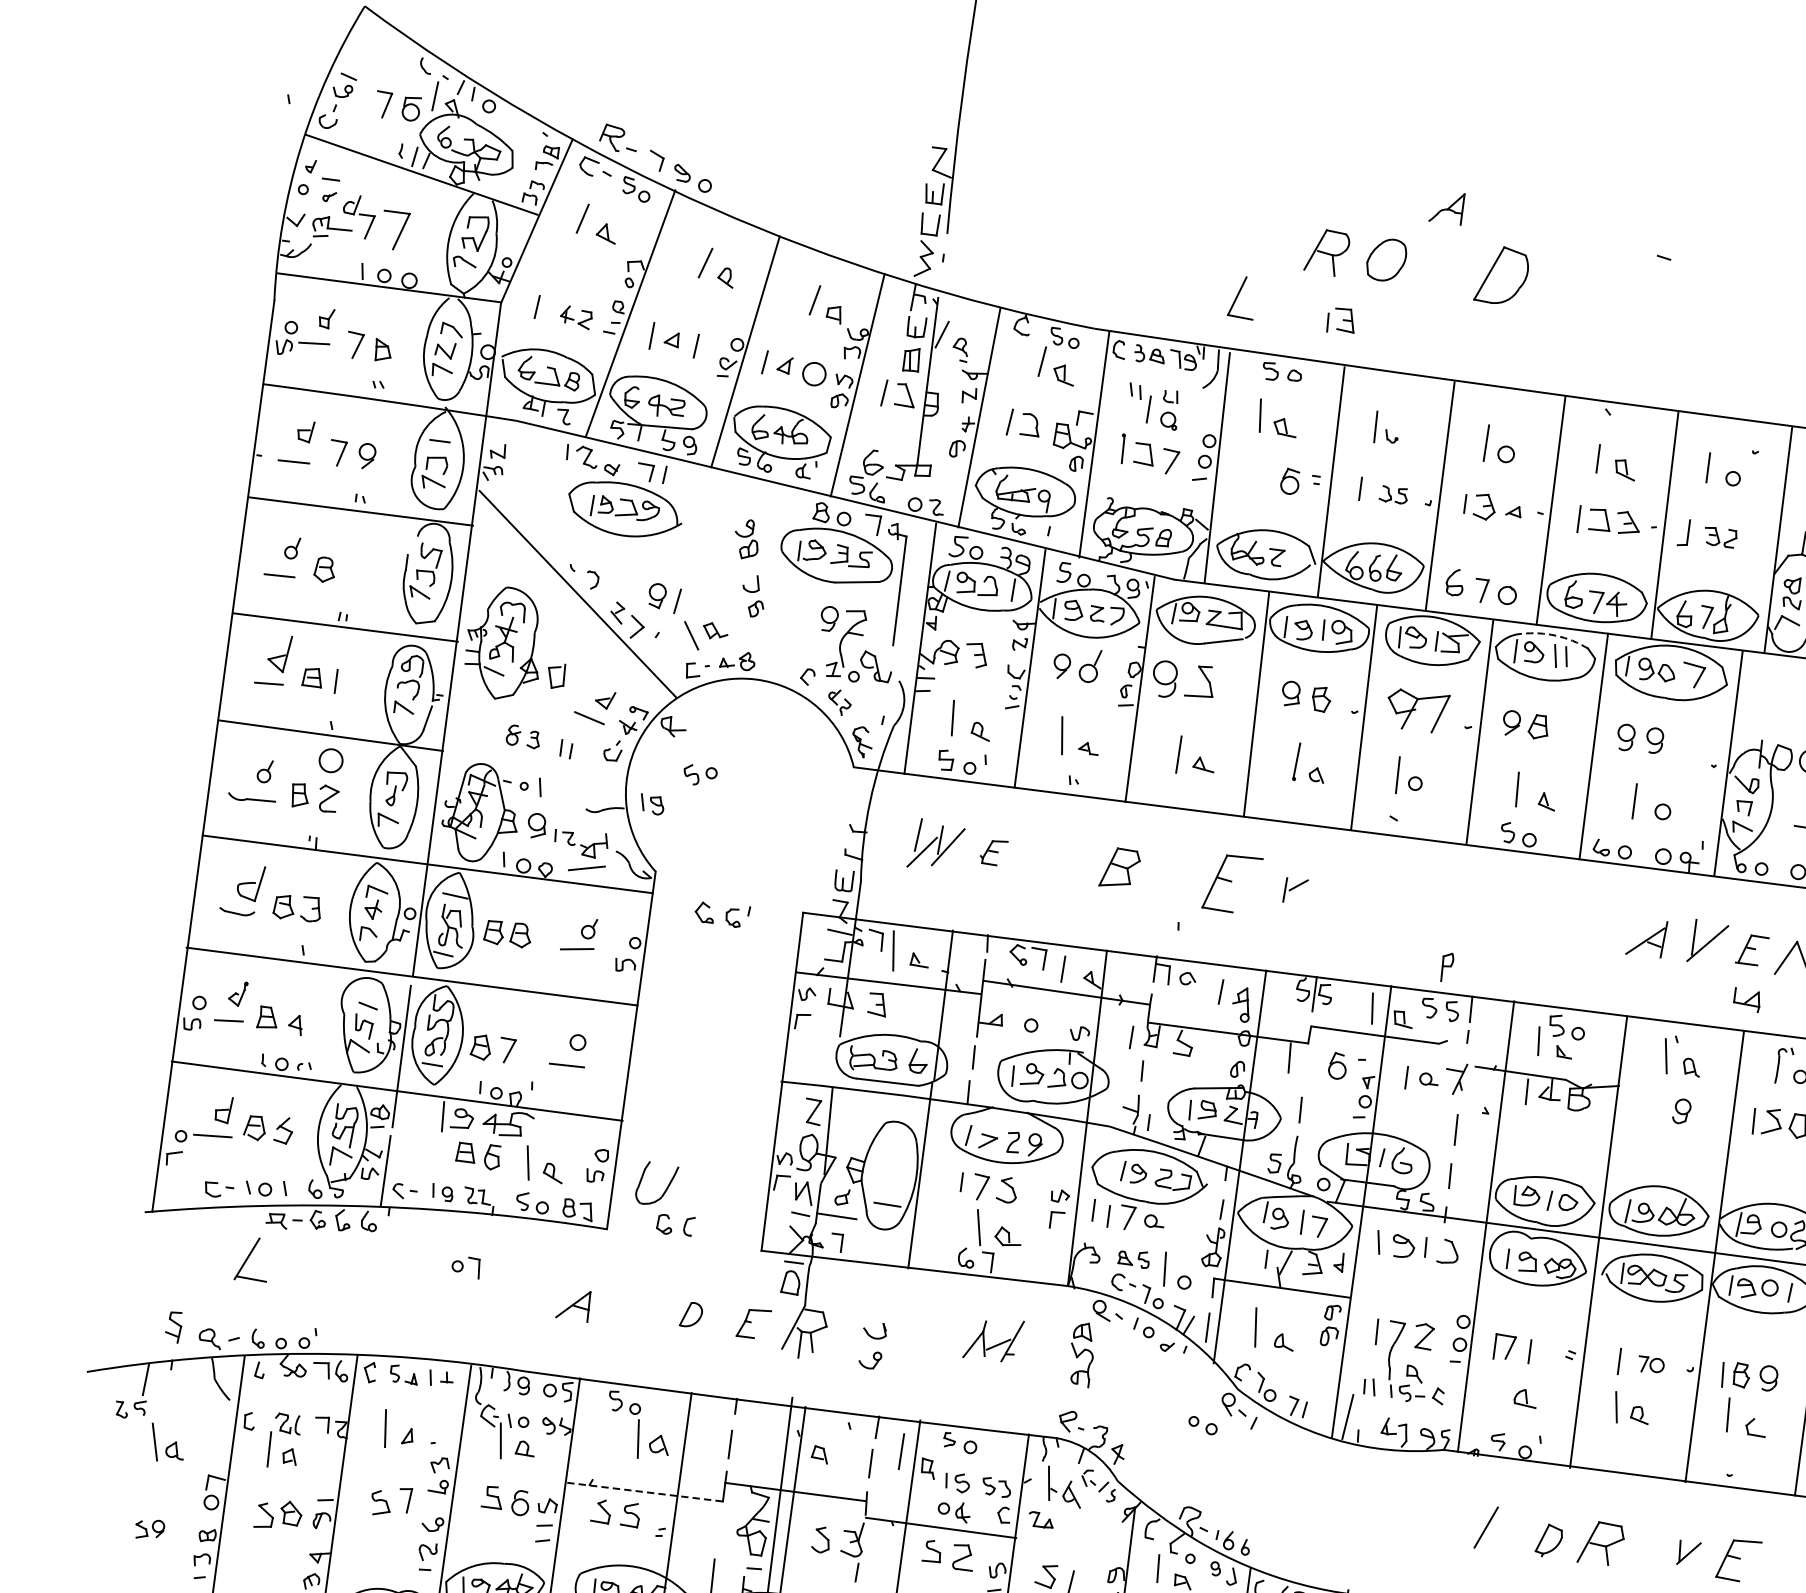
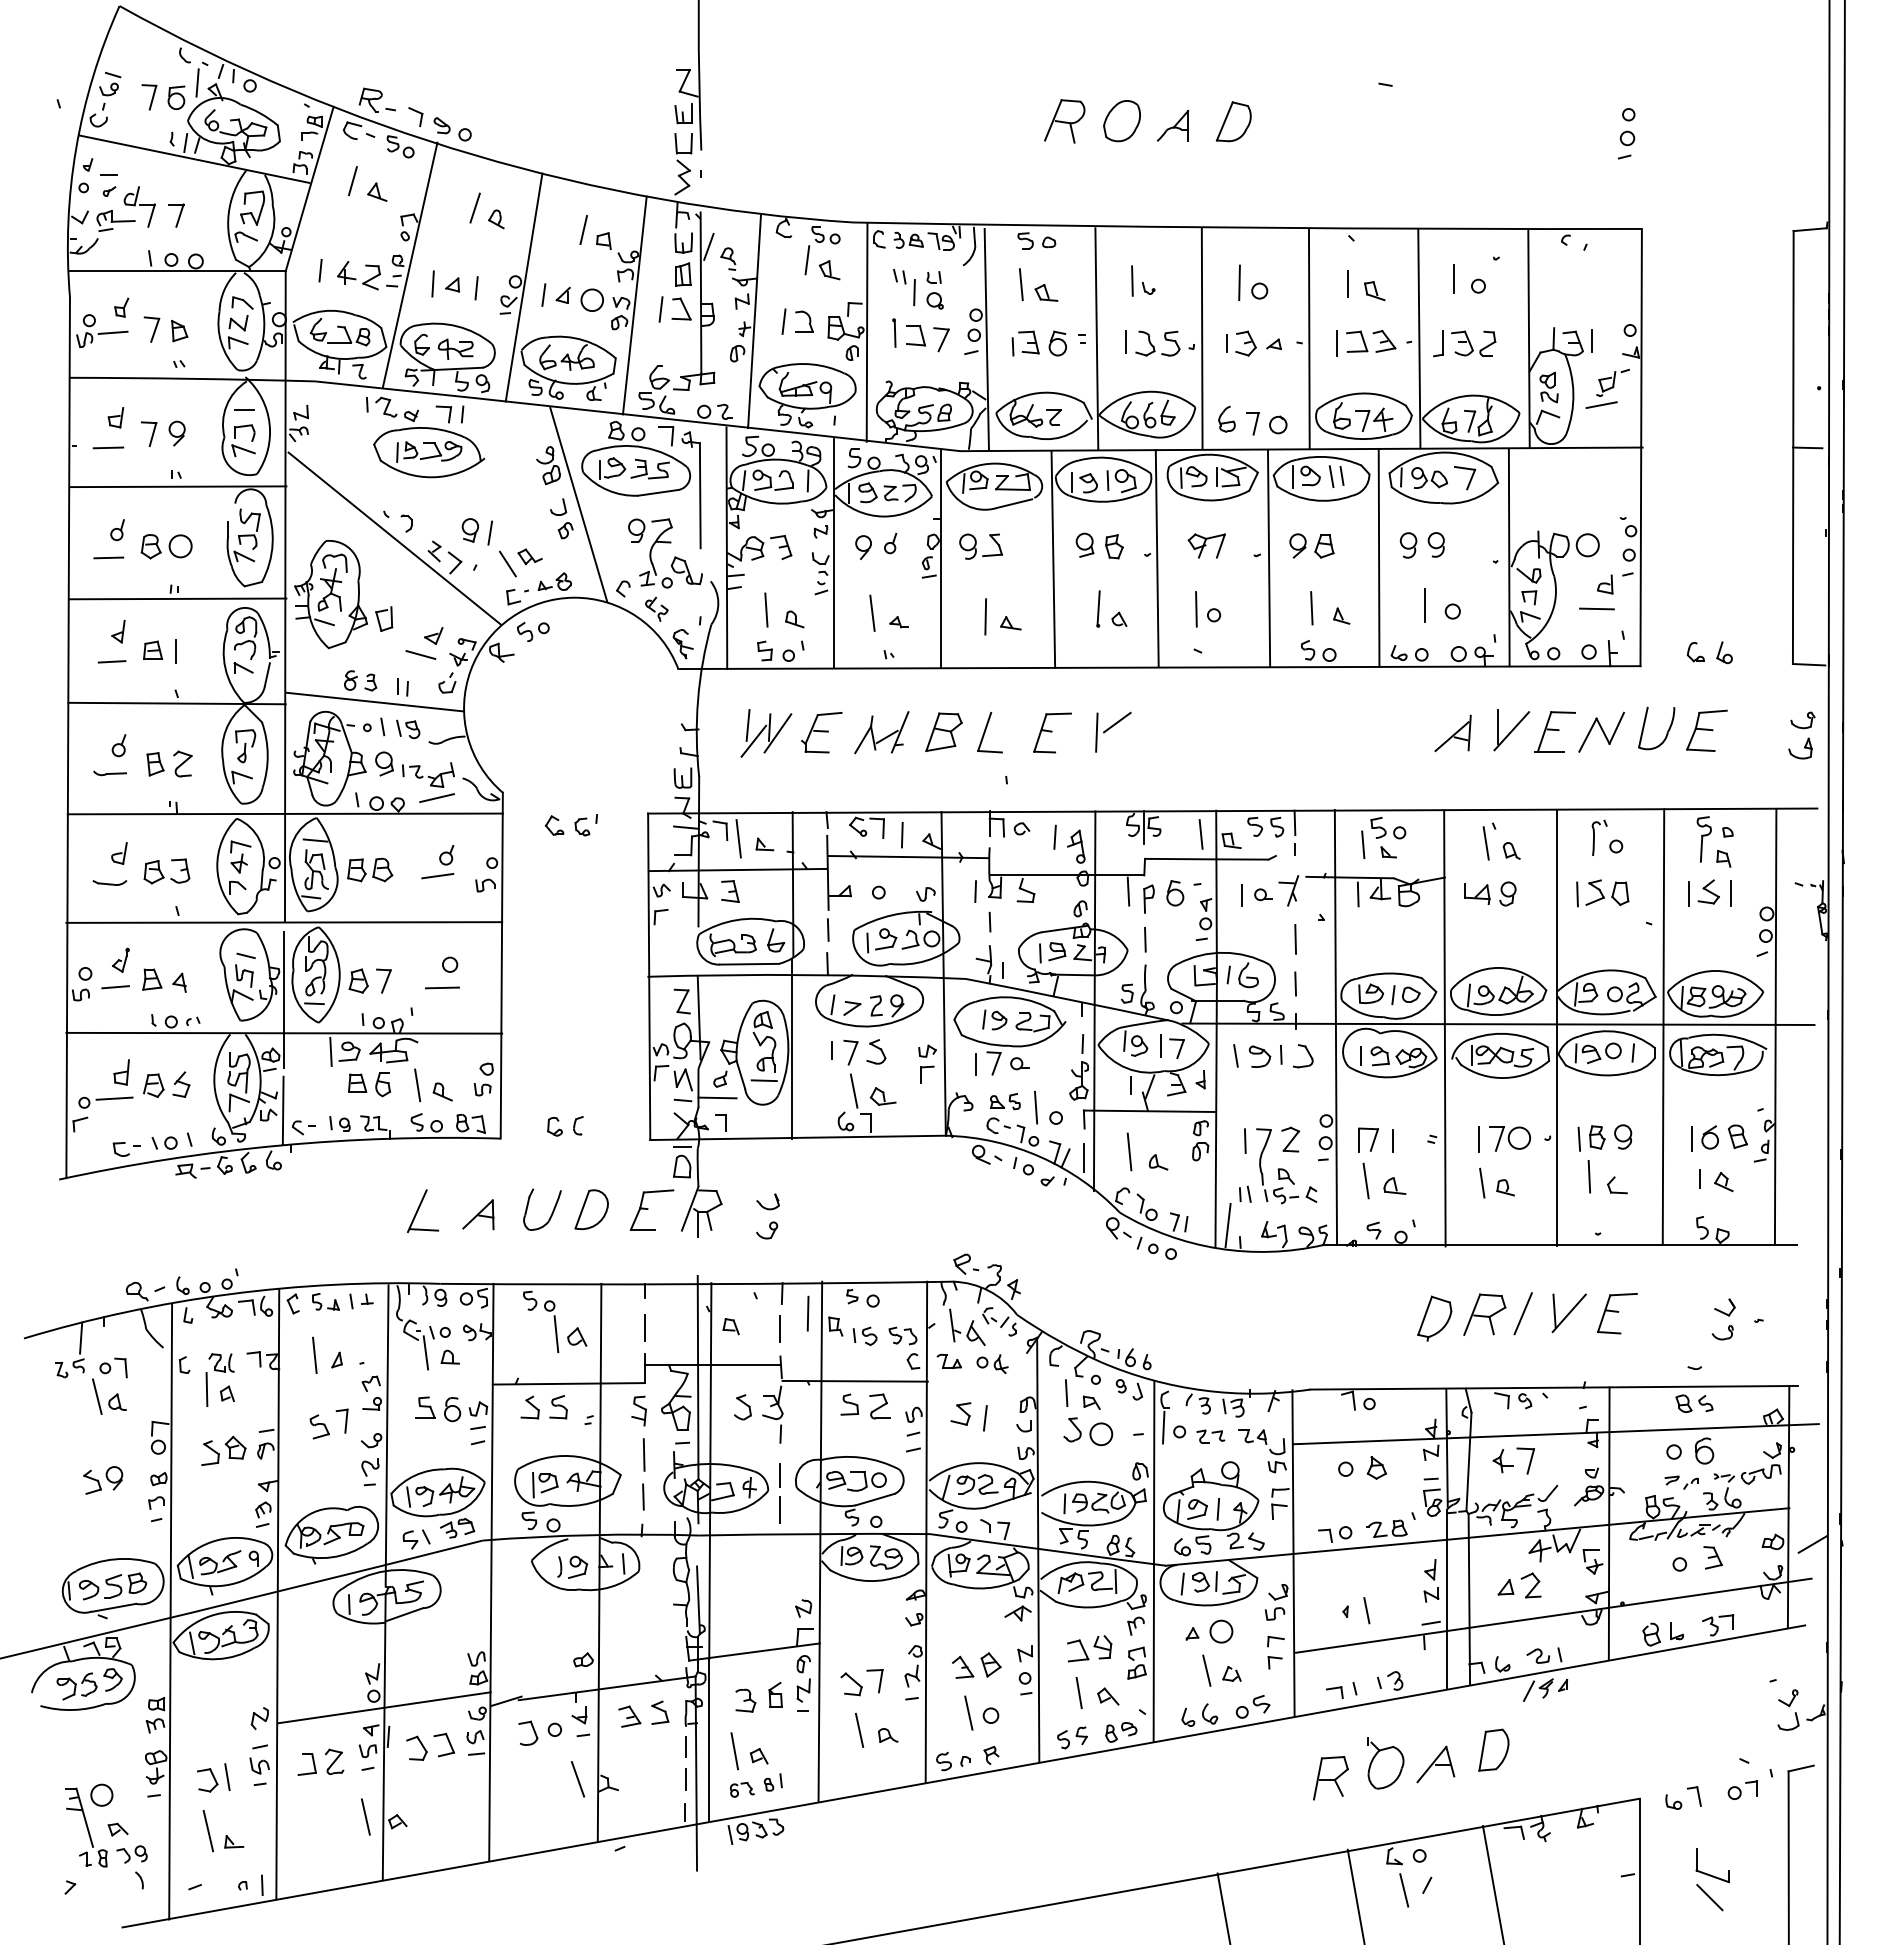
part: (1446, 207) -> (1172, 125), moved
part: (395, 230) -> (176, 215), size x0.62
part: (1501, 275) -> (1233, 121), size x0.71
part: (1242, 297) -> (989, 732), moved
part: (575, 317) -> (358, 275), size x1.43
part: (1341, 320) -> (1025, 343), moved
part: (1393, 494) -> (1157, 343), size x1.67
part: (1720, 537) -> (1473, 343), size x1.43
line: (772, 583) -> (578, 504), added
arc: (1555, 635) -> (1329, 457), dashed -> solid
part: (279, 653) -> (118, 631), size x0.62
part: (1090, 665) -> (890, 543), size x0.62
part: (1182, 681) -> (980, 546), size x0.71
part: (1416, 710) -> (1206, 545), size x0.62
circle: (330, 760) -> (180, 546), moved
line: (536, 760) -> (375, 701), added
part: (700, 775) -> (533, 631), moved
part: (251, 798) -> (109, 773), size x0.71
part: (652, 804) -> (408, 729), moved
part: (993, 852) -> (821, 732), size x1.67
part: (250, 883) -> (119, 853), size x0.62
part: (1232, 883) -> (1052, 732), size x0.71
part: (1295, 890) -> (1113, 731), size x1.67
part: (1751, 949) -> (1554, 731), size x1.43
part: (1446, 966) -> (1148, 898), moved
part: (1747, 1000) -> (1477, 894), moved
part: (665, 1189) -> (551, 1213), moved
line: (1093, 1210) -> (960, 1060), removed
part: (252, 1259) -> (422, 1211), moved
part: (466, 1266) -> (113, 1367), moved
part: (691, 1314) -> (591, 1209), size x1.67
part: (753, 1322) -> (651, 1209), size x1.43
part: (173, 1326) -> (638, 1410), moved
part: (993, 1339) -> (881, 732), moved
part: (1081, 1353) -> (764, 1041), moved
part: (1650, 1364) -> (1509, 1138), size x1.67
line: (1496, 1388) -> (1365, 1180), added
part: (1203, 1425) -> (1162, 1251), moved
line: (645, 1491) -> (569, 1383), dashed -> solid
part: (954, 1511) -> (992, 1364), moved
line: (1485, 1527) -> (1522, 1313), moved
part: (150, 1529) -> (103, 1480), size x1.43
part: (1548, 1540) -> (1434, 1318), size x1.43
part: (1688, 1553) -> (1568, 1313), size x1.67

